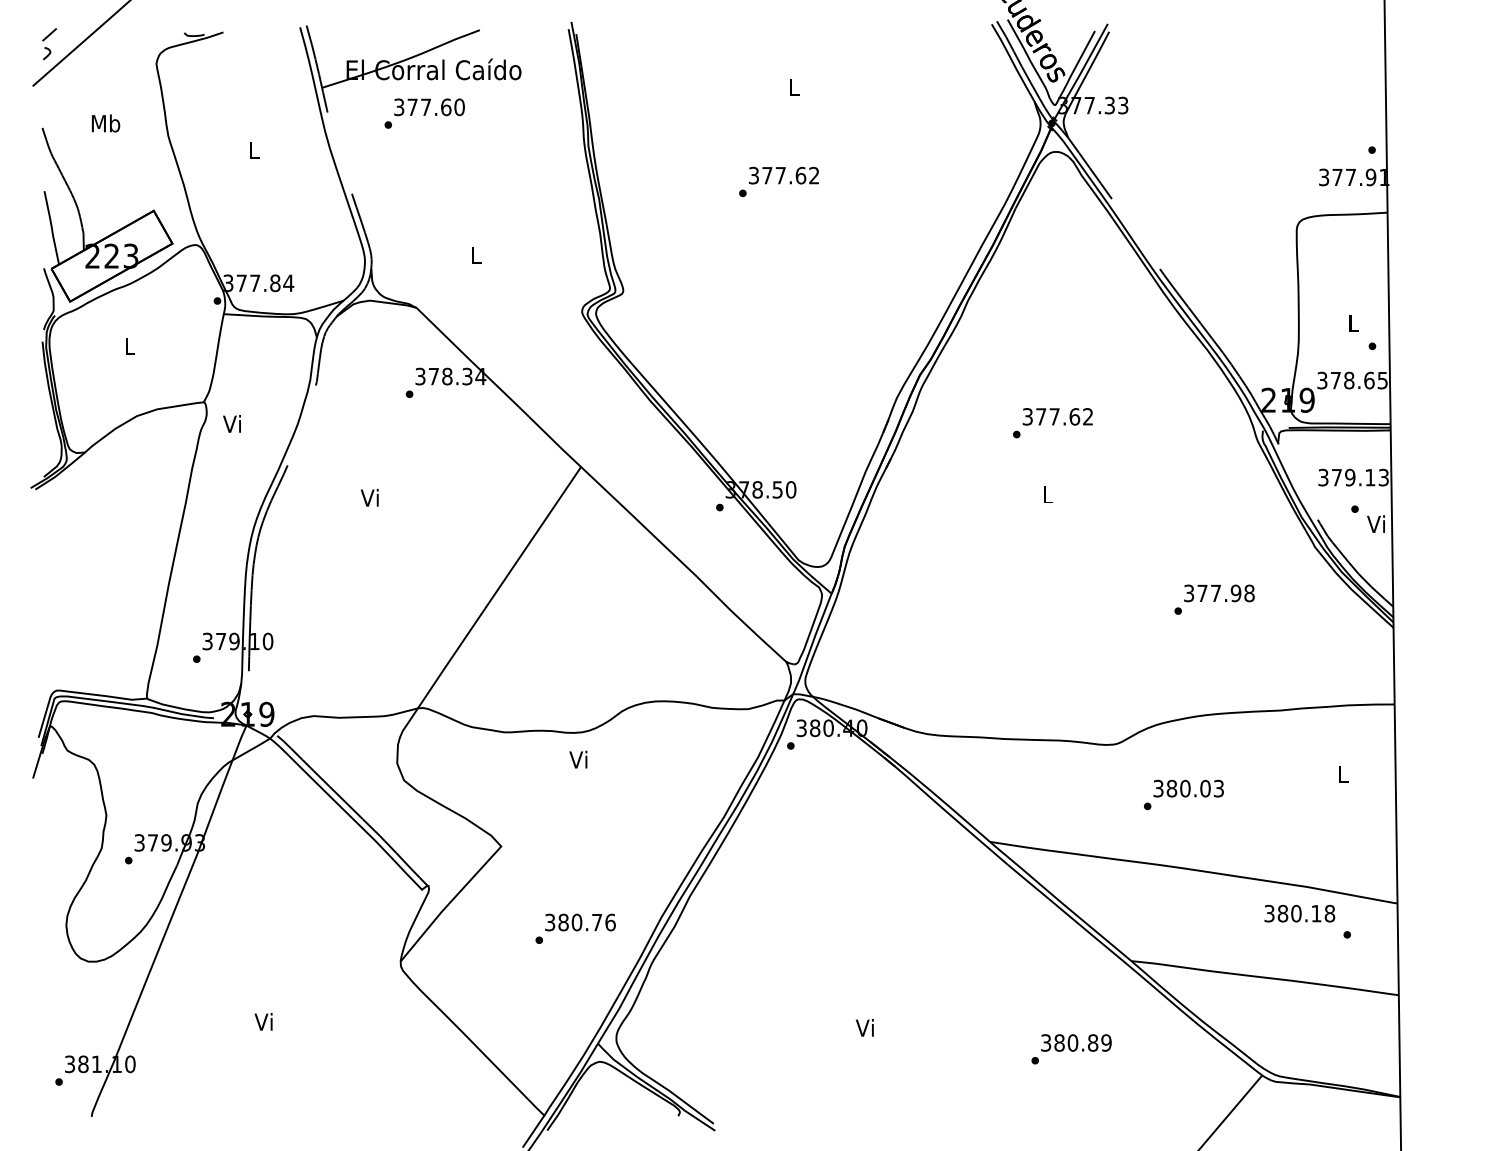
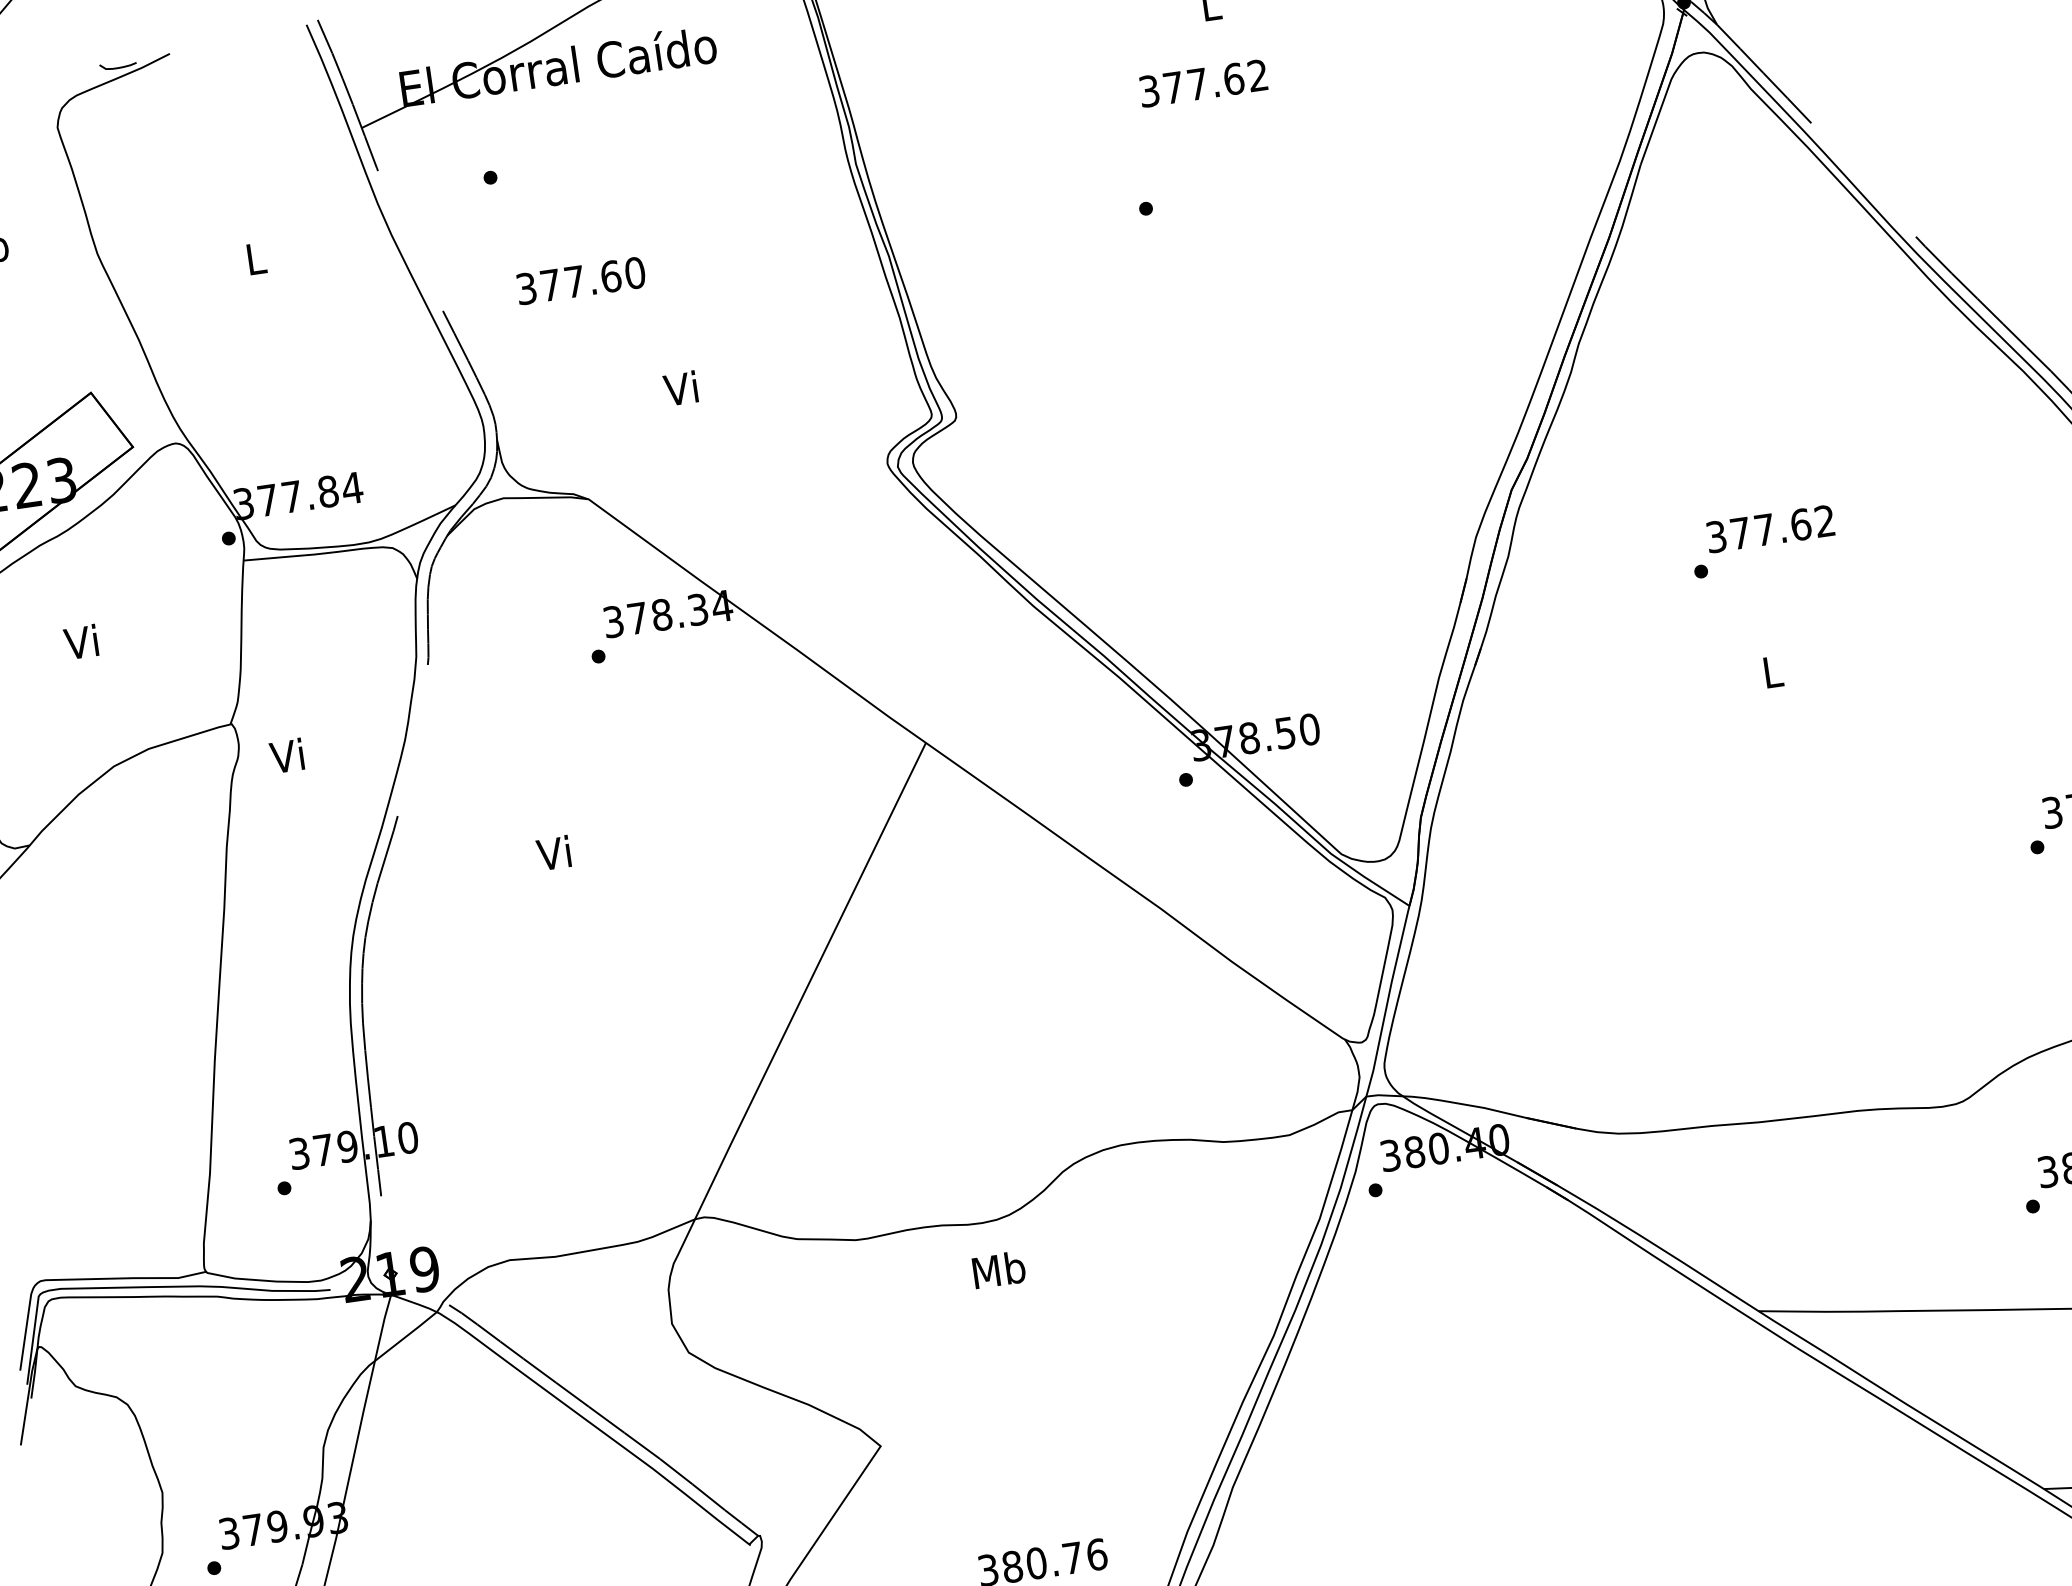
text: (429, 107) -> (581, 281), moved
text: (783, 175) -> (1202, 83), moved
text: (475, 254) -> (680, 387), L -> Vi
text: (128, 345) -> (80, 641), L -> Vi
text: (579, 759) -> (998, 1269), Vi -> Mb

